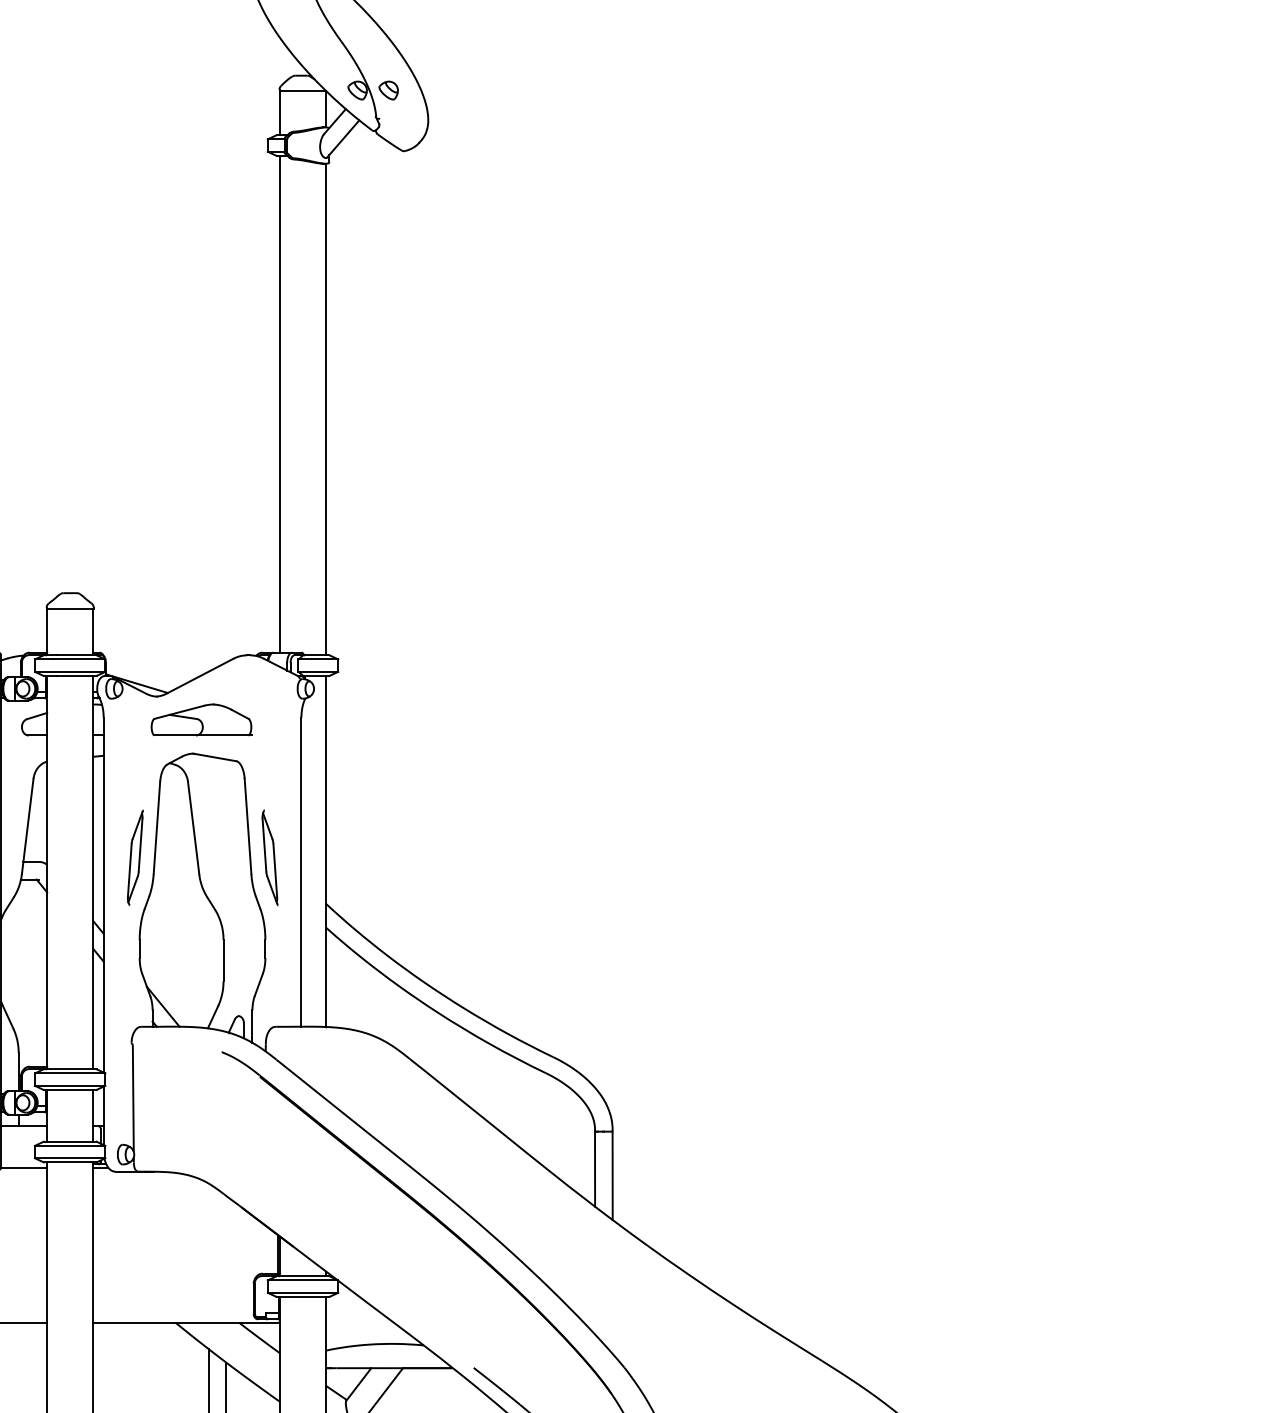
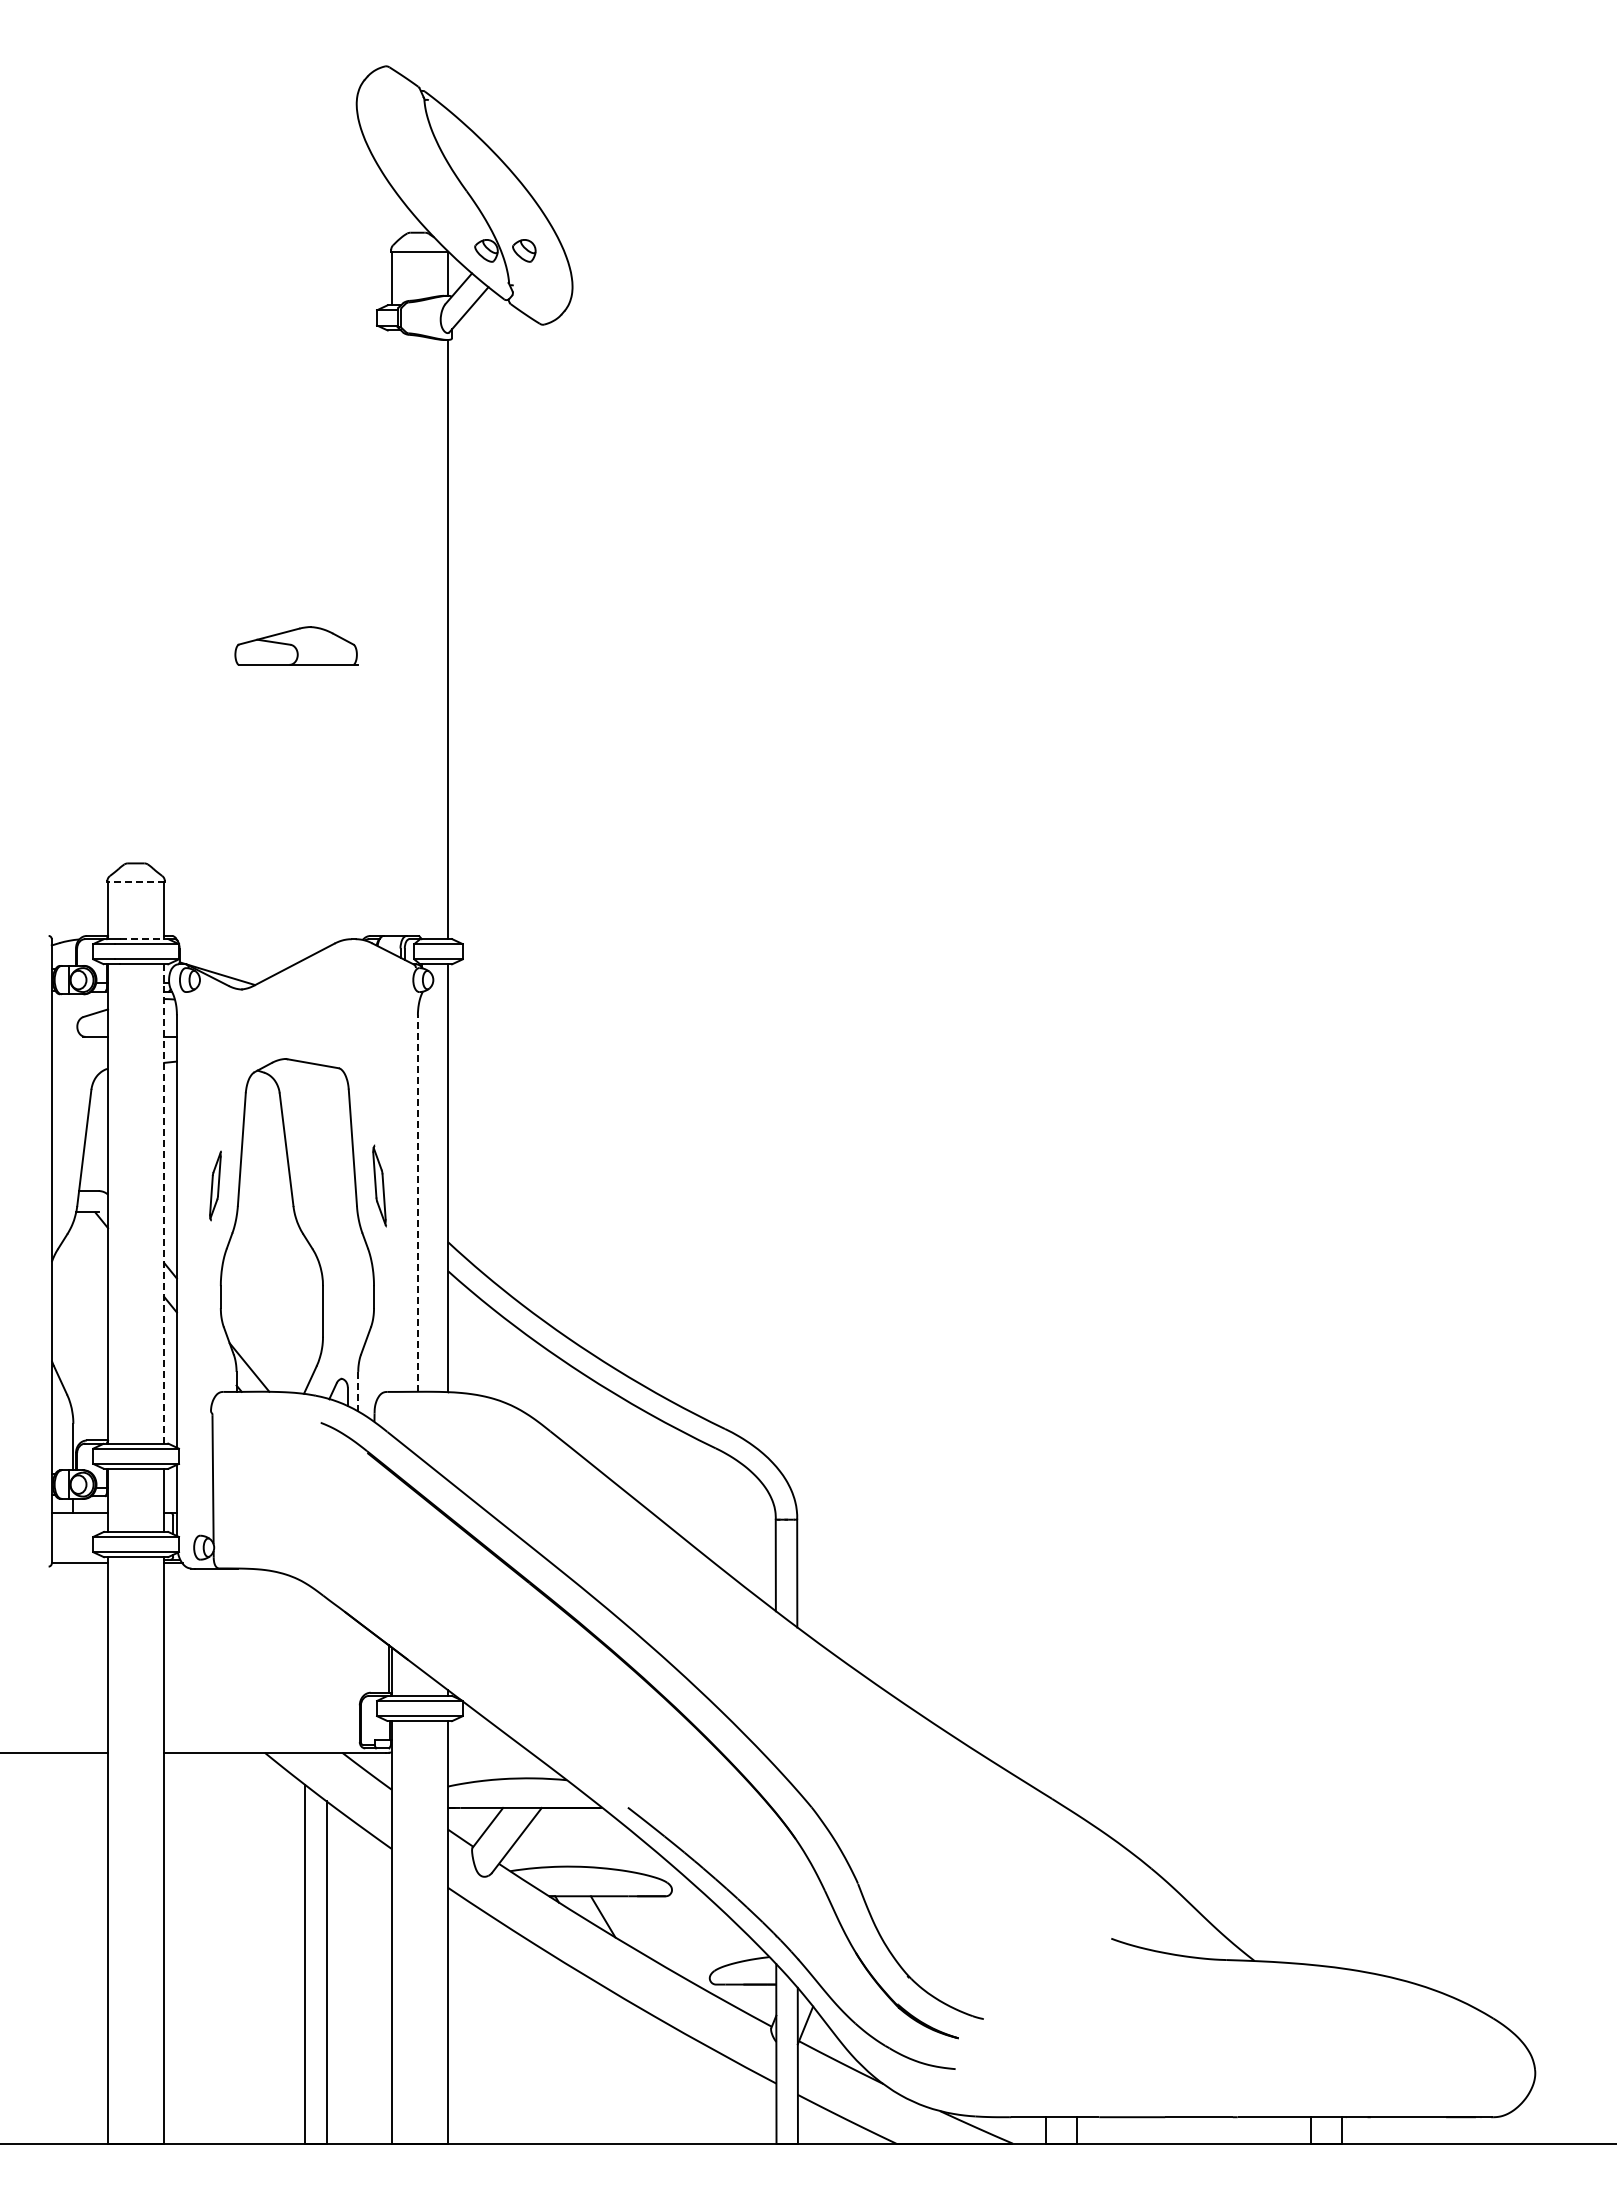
line: (279, 403) -> (391, 632), removed
line: (70, 608) -> (136, 882), solid -> dashed
line: (77, 655) -> (144, 939), solid -> dashed
part: (201, 719) -> (296, 645), moved
part: (135, 857) -> (215, 1185), size x0.6
part: (269, 857) -> (379, 1185), size x0.7
line: (93, 872) -> (164, 1203), solid -> dashed
line: (301, 872) -> (417, 1203), solid -> dashed
line: (252, 1026) -> (358, 1391), solid -> dashed

